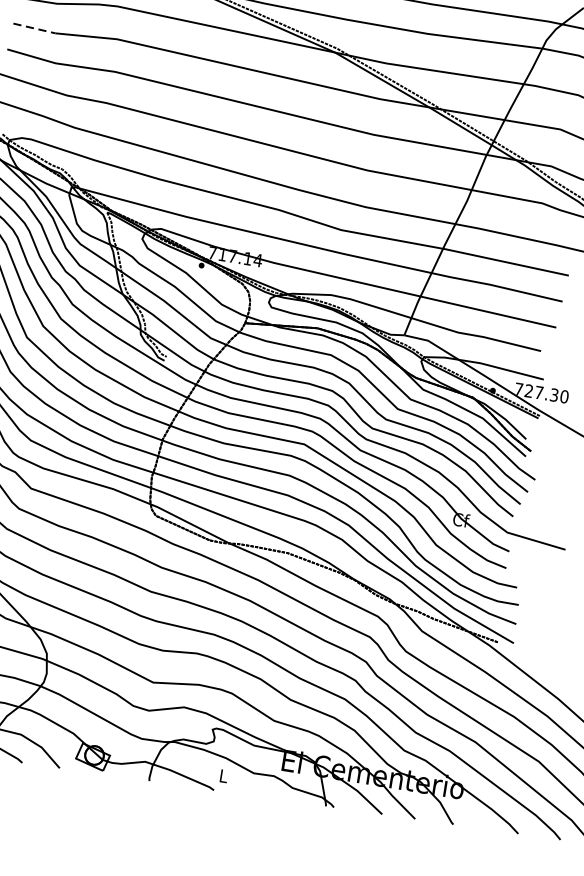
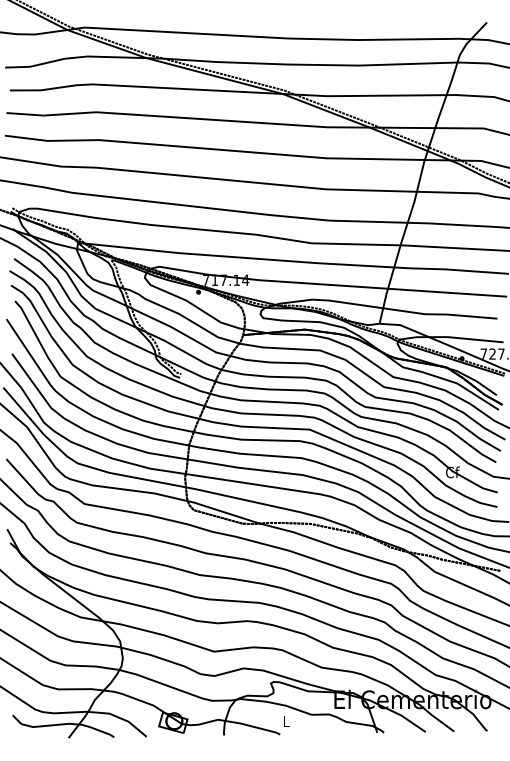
line: (34, 28) -> (25, 114), dashed -> solid

